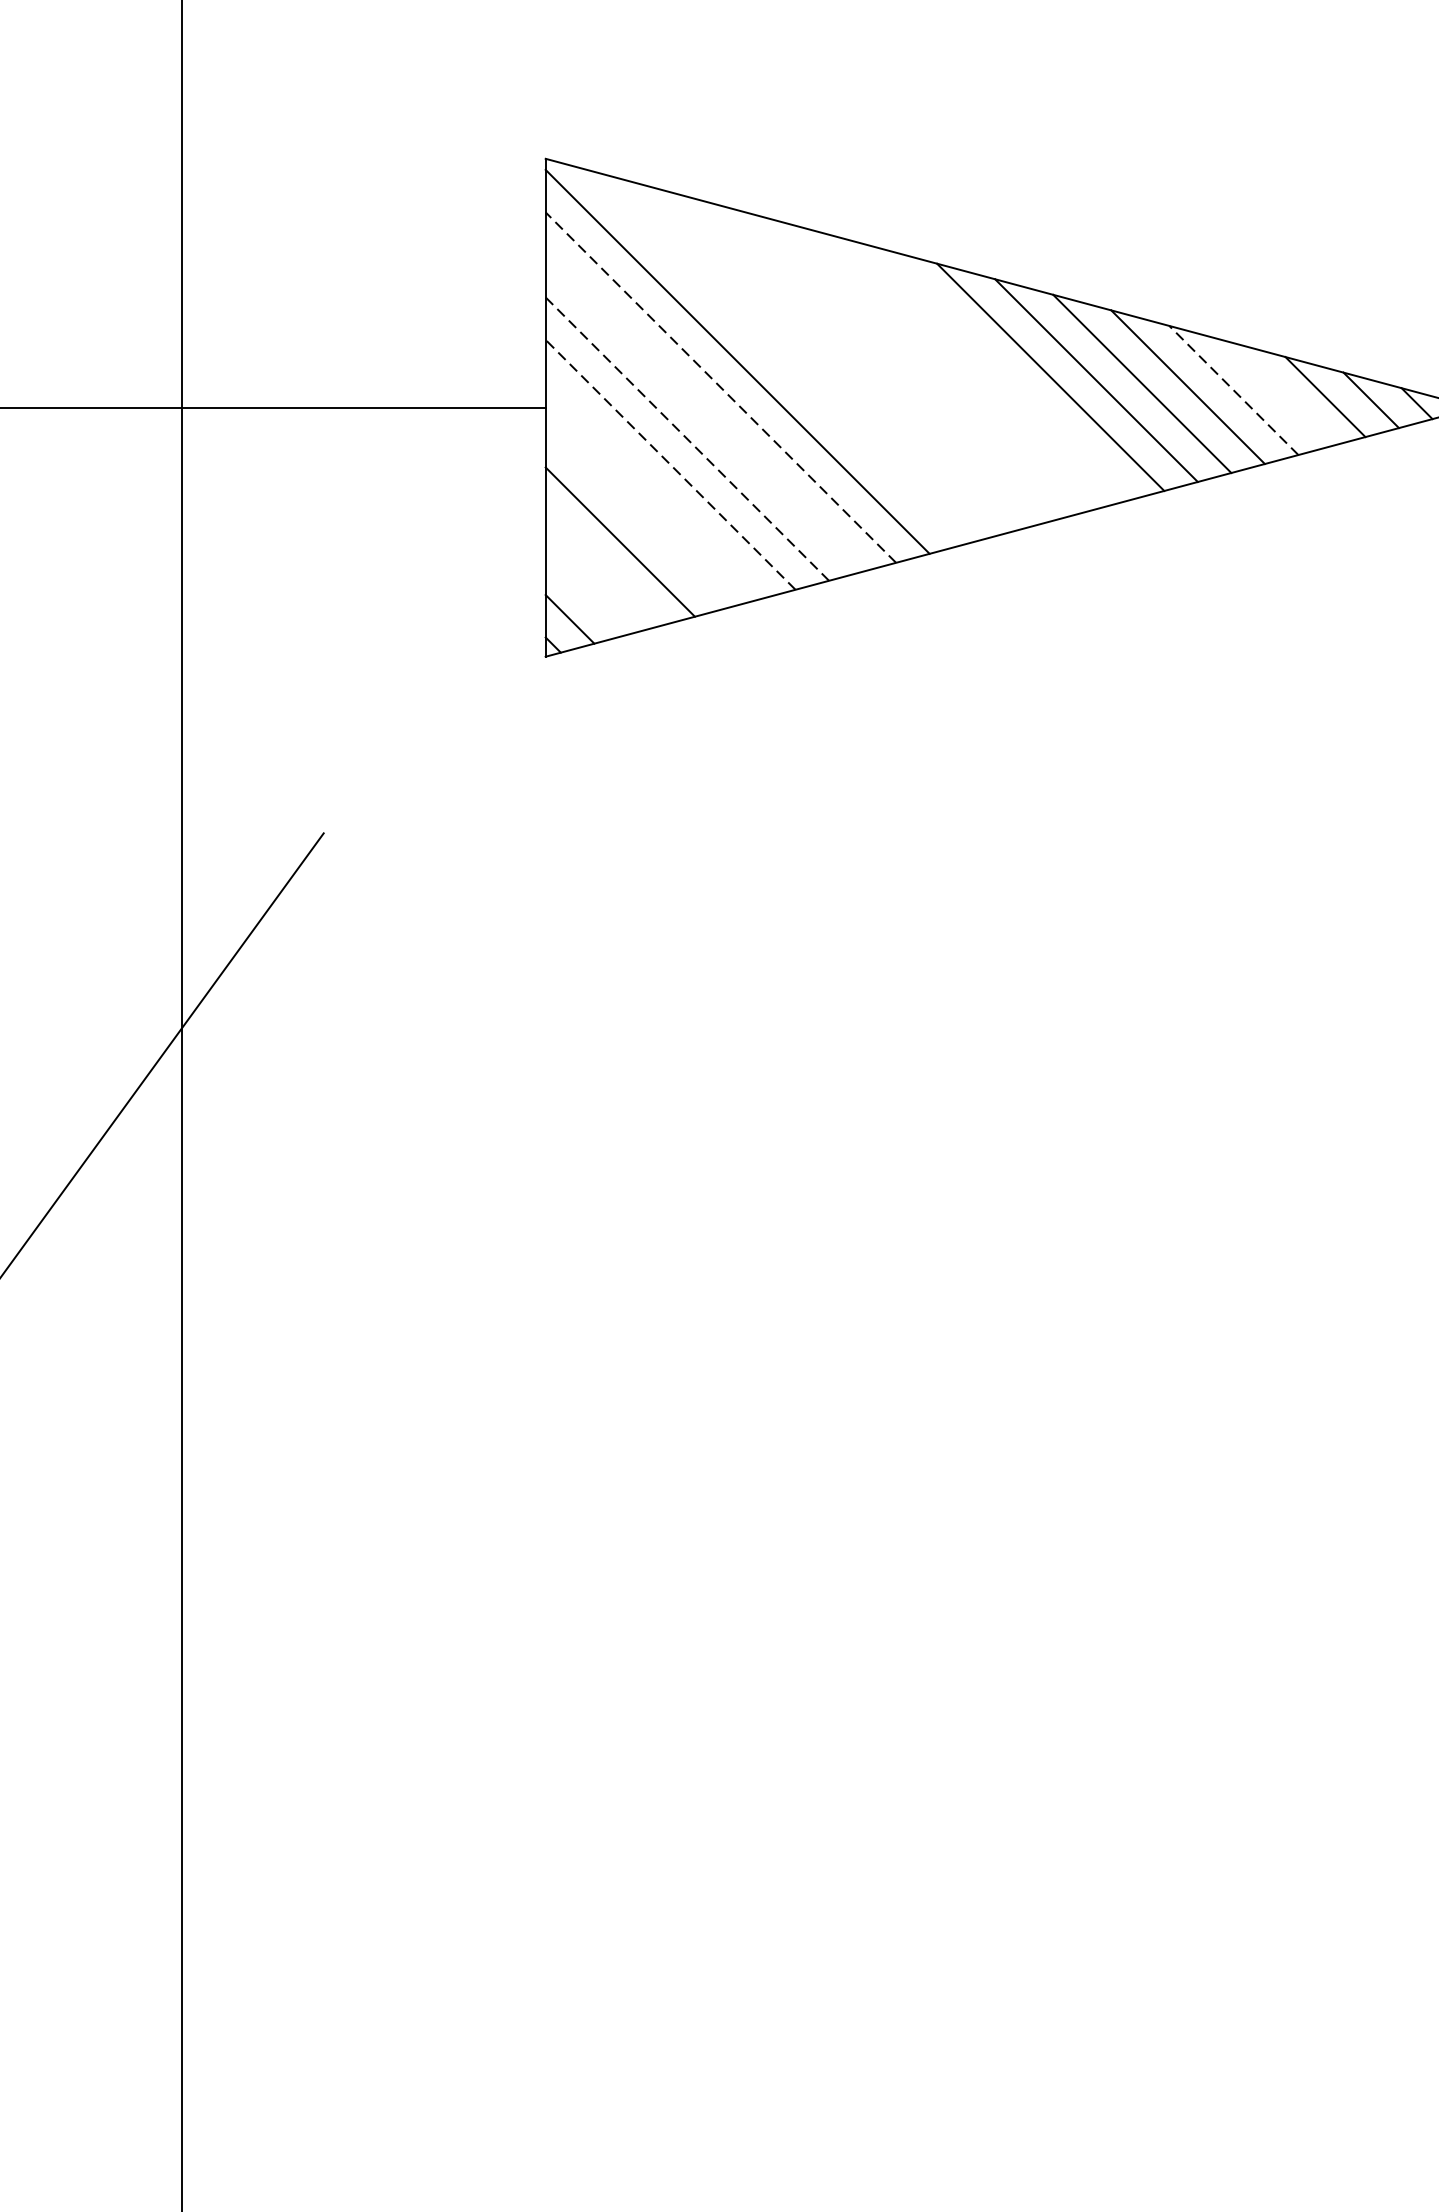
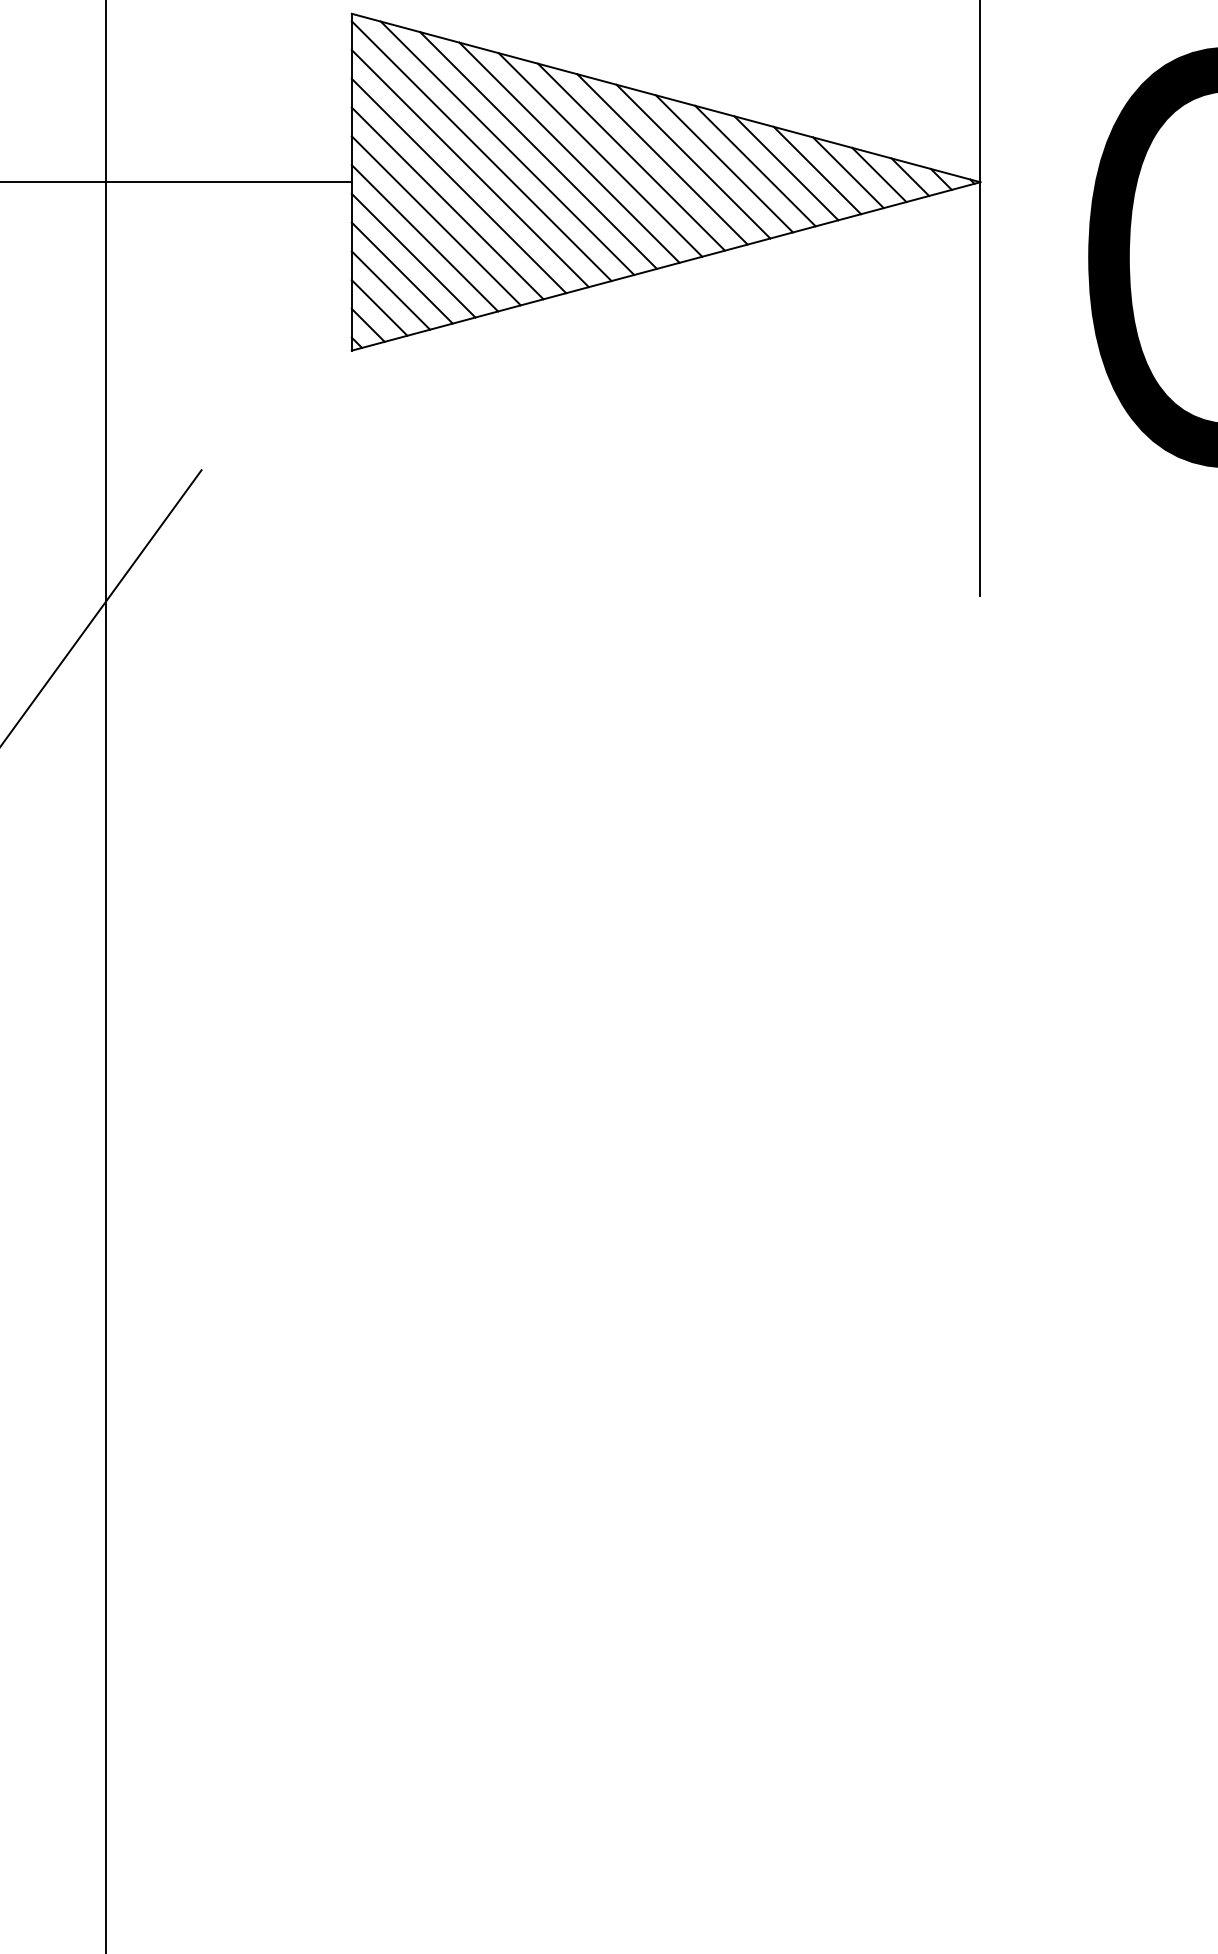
line: (775, 356) -> (507, 147), added
line: (821, 360) -> (538, 150), added
line: (867, 363) -> (569, 152), added
line: (913, 366) -> (600, 154), added
line: (959, 369) -> (631, 156), added
line: (1004, 374) -> (662, 159), added
line: (721, 387) -> (470, 168), dashed -> solid
line: (1234, 390) -> (817, 170), dashed -> solid
line: (1279, 393) -> (848, 172), added
line: (703, 412) -> (458, 185), added
line: (687, 439) -> (447, 203), dashed -> solid
line: (670, 464) -> (436, 220), dashed -> solid
line: (653, 490) -> (424, 238), added
line: (636, 516) -> (413, 255), added
line: (602, 567) -> (390, 290), added
line: (586, 592) -> (379, 307), added

